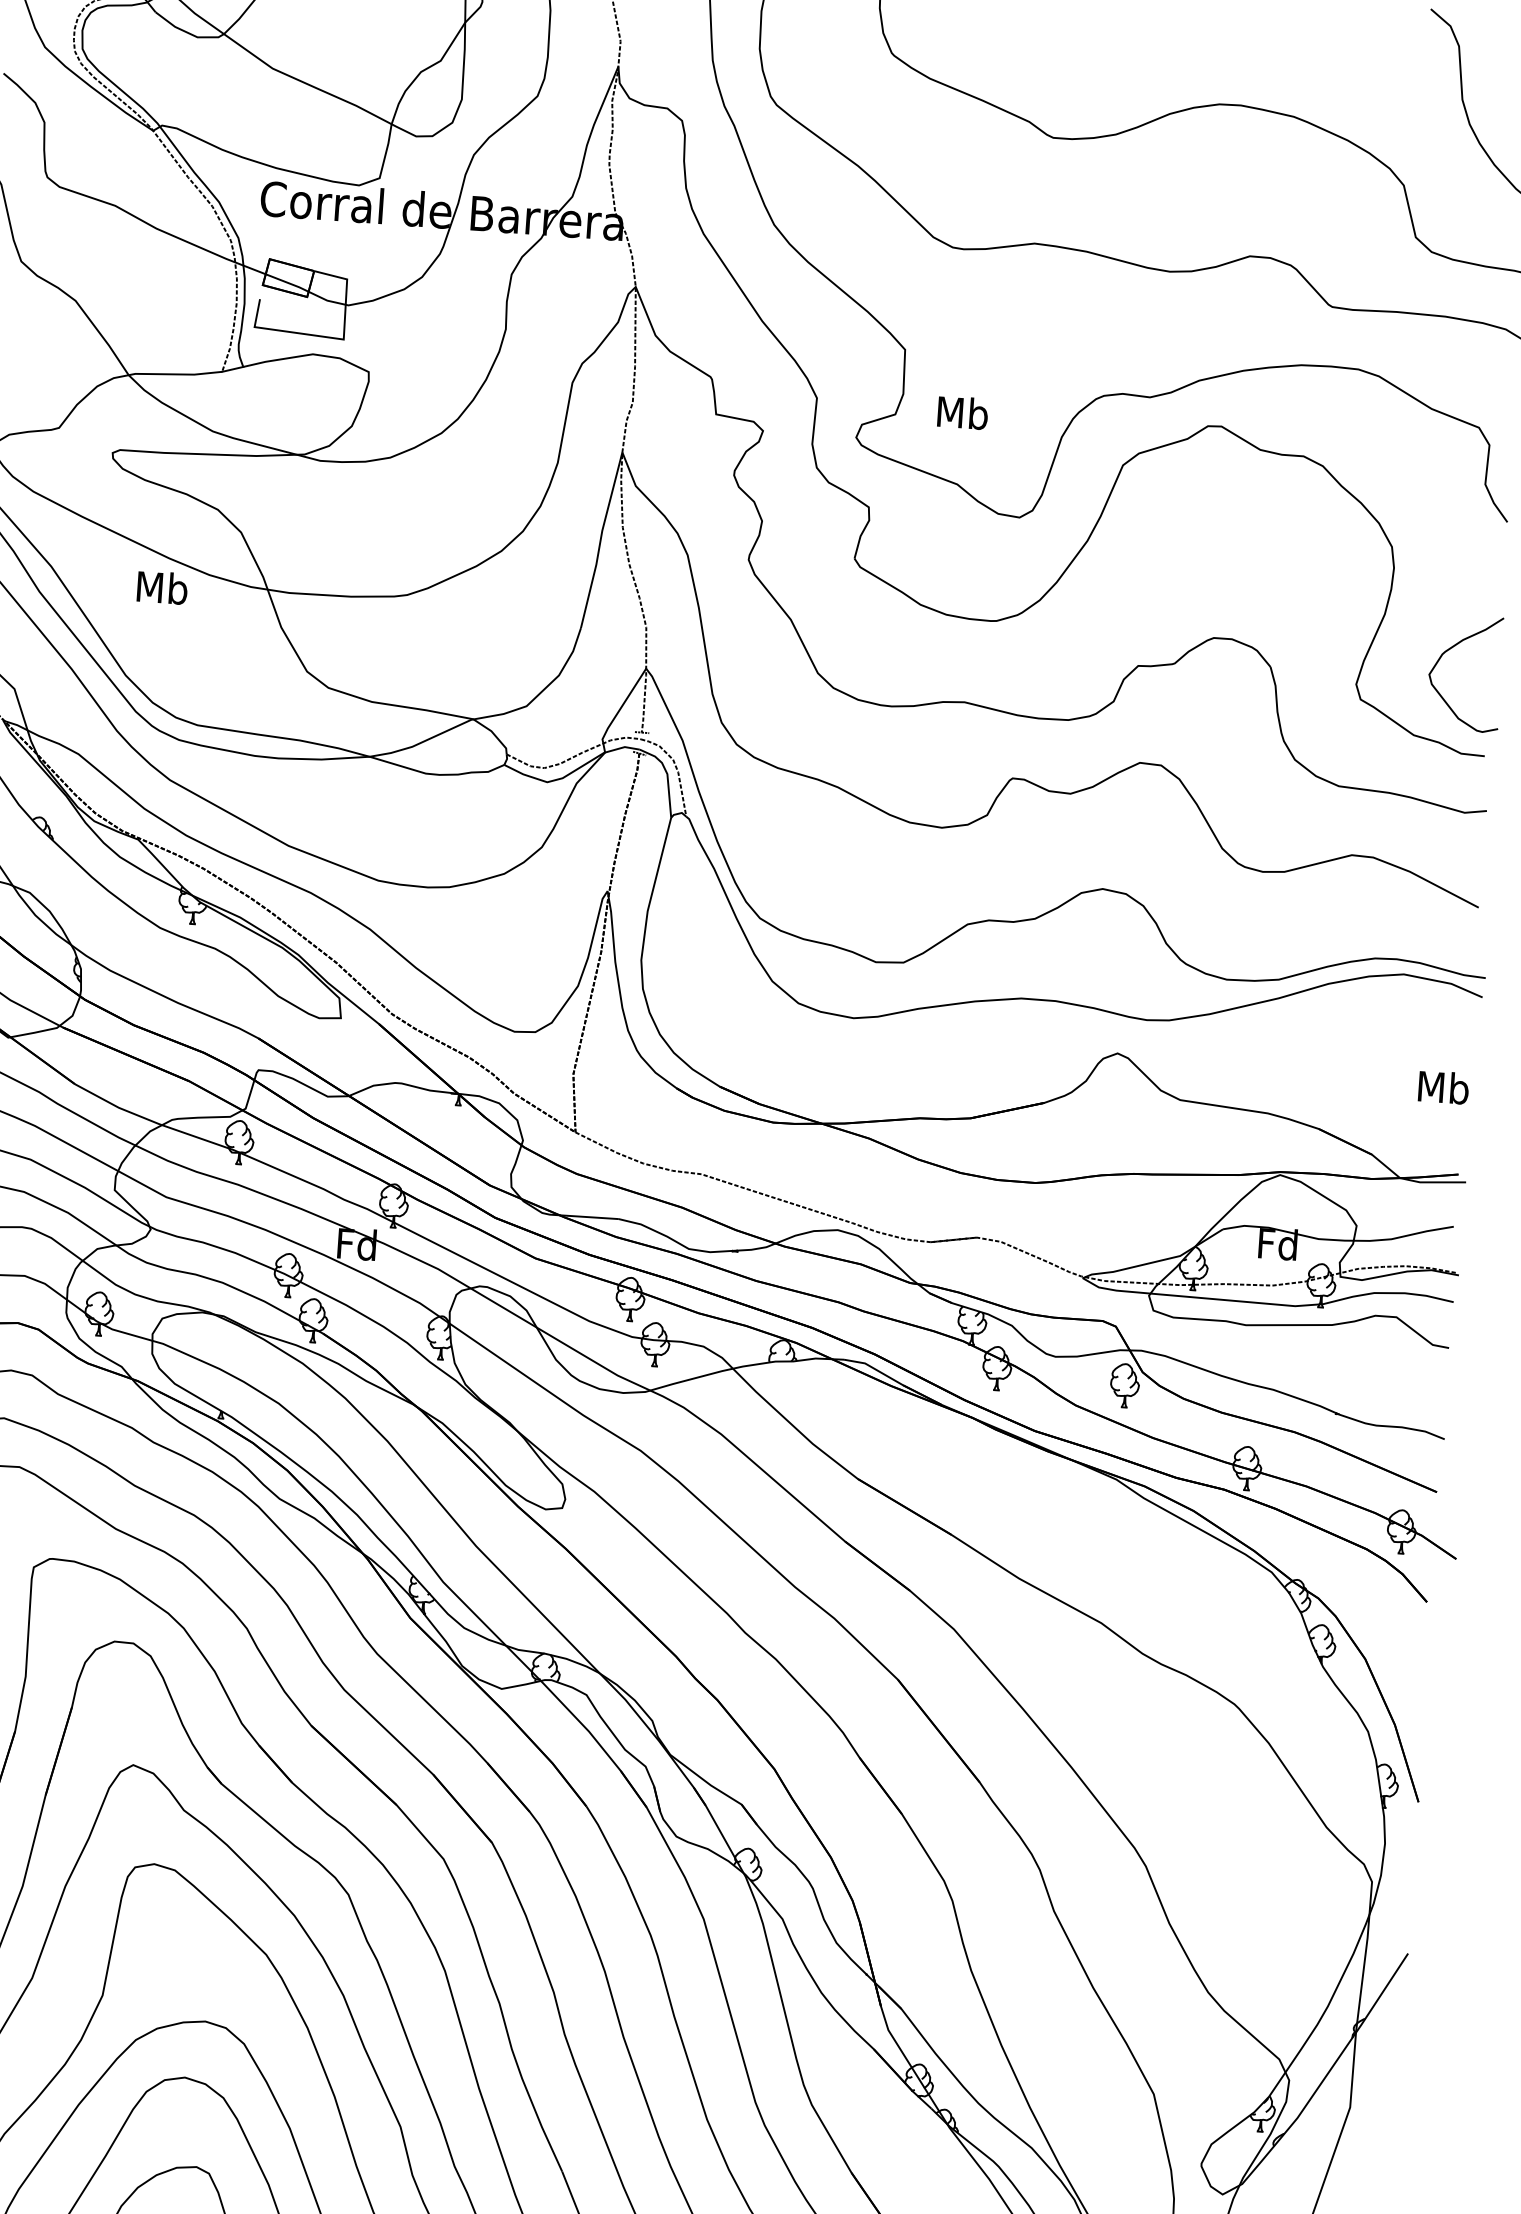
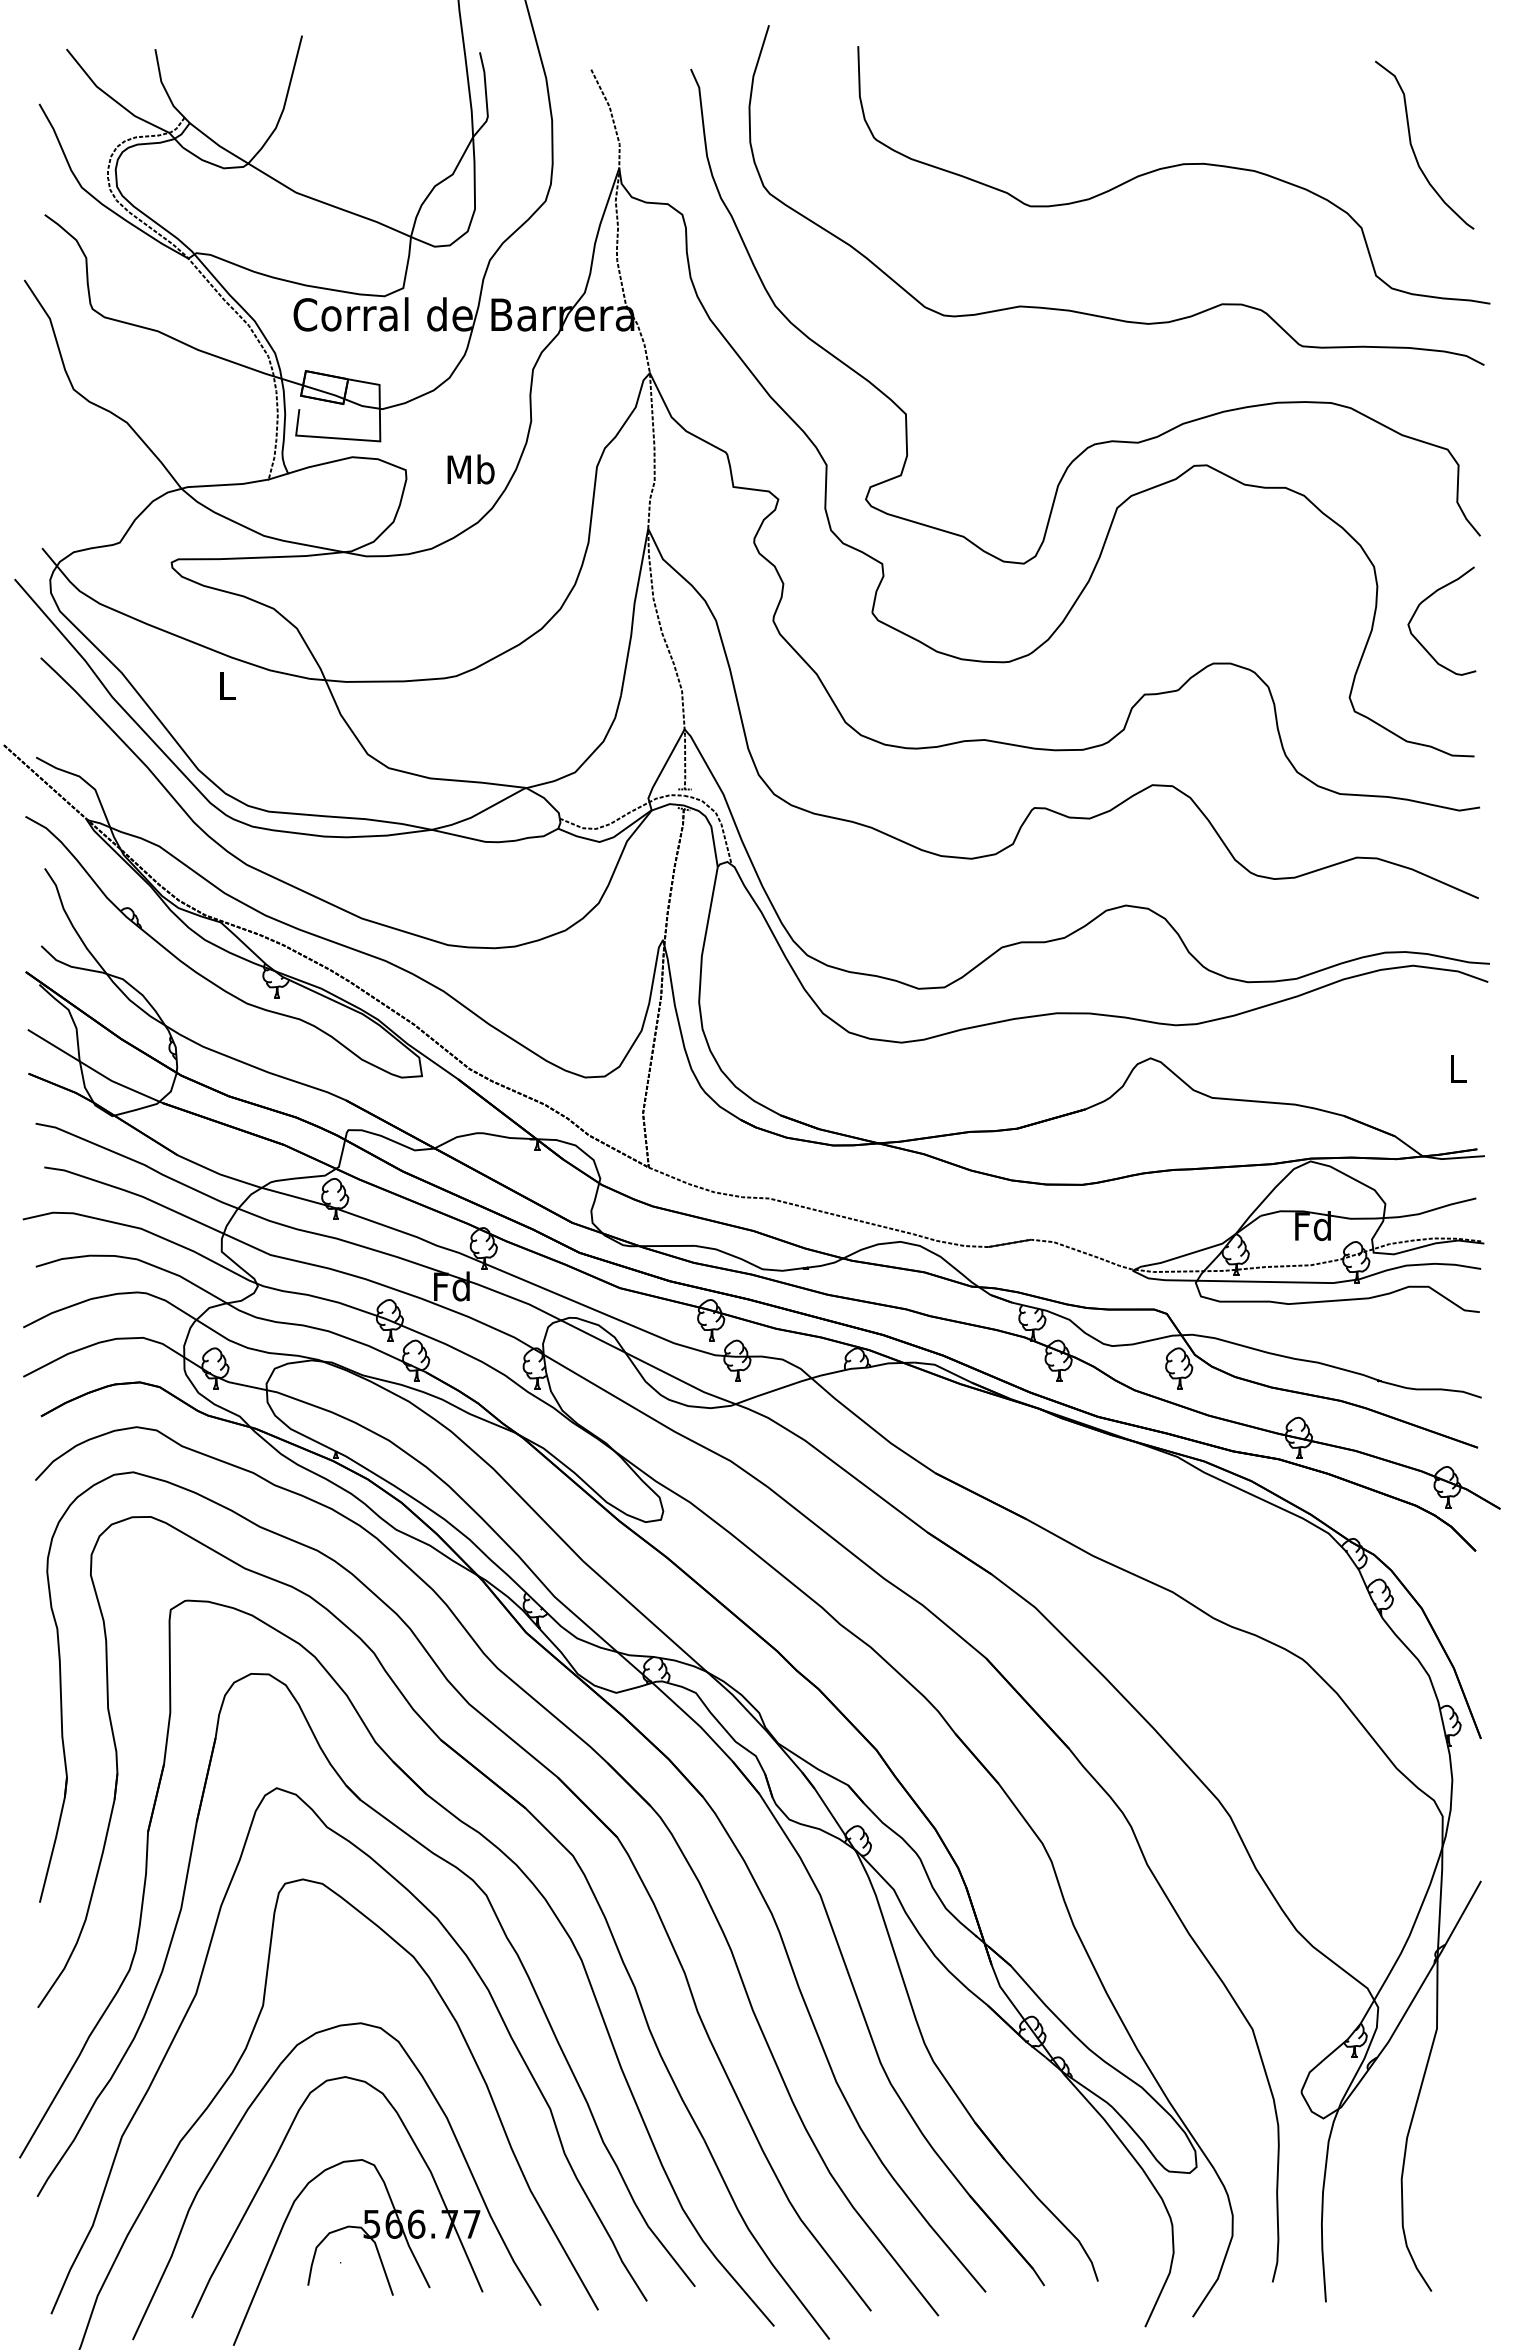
text: (962, 412) -> (470, 469), moved
text: (161, 587) -> (226, 685), Mb -> L
curve: (1451, 649) -> (1427, 599), moved
text: (1443, 1087) -> (1457, 1068), Mb -> L

